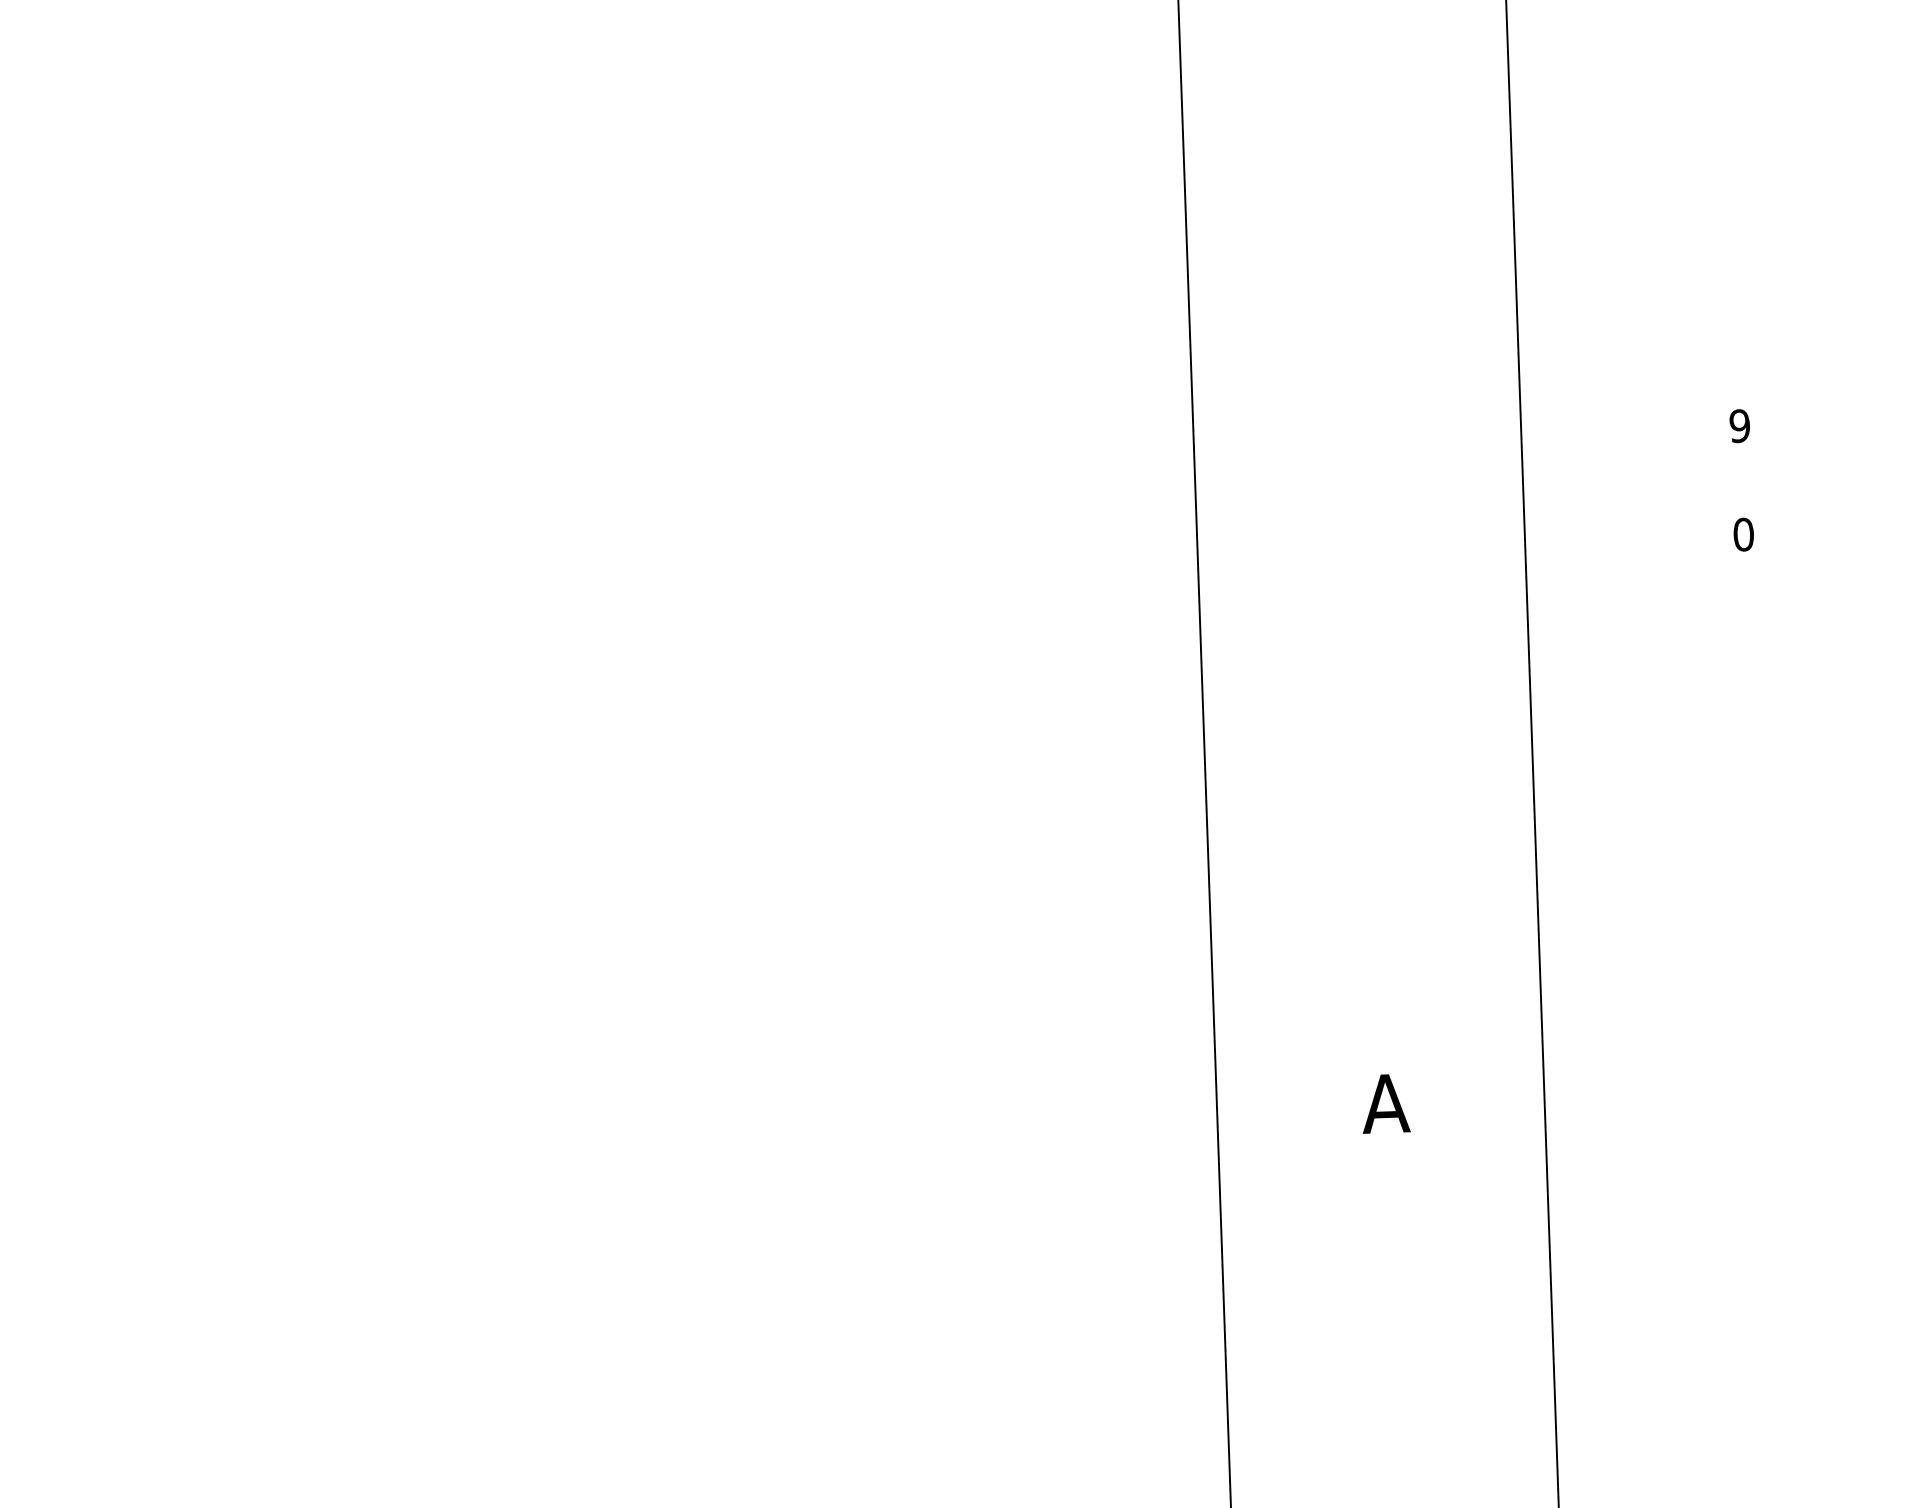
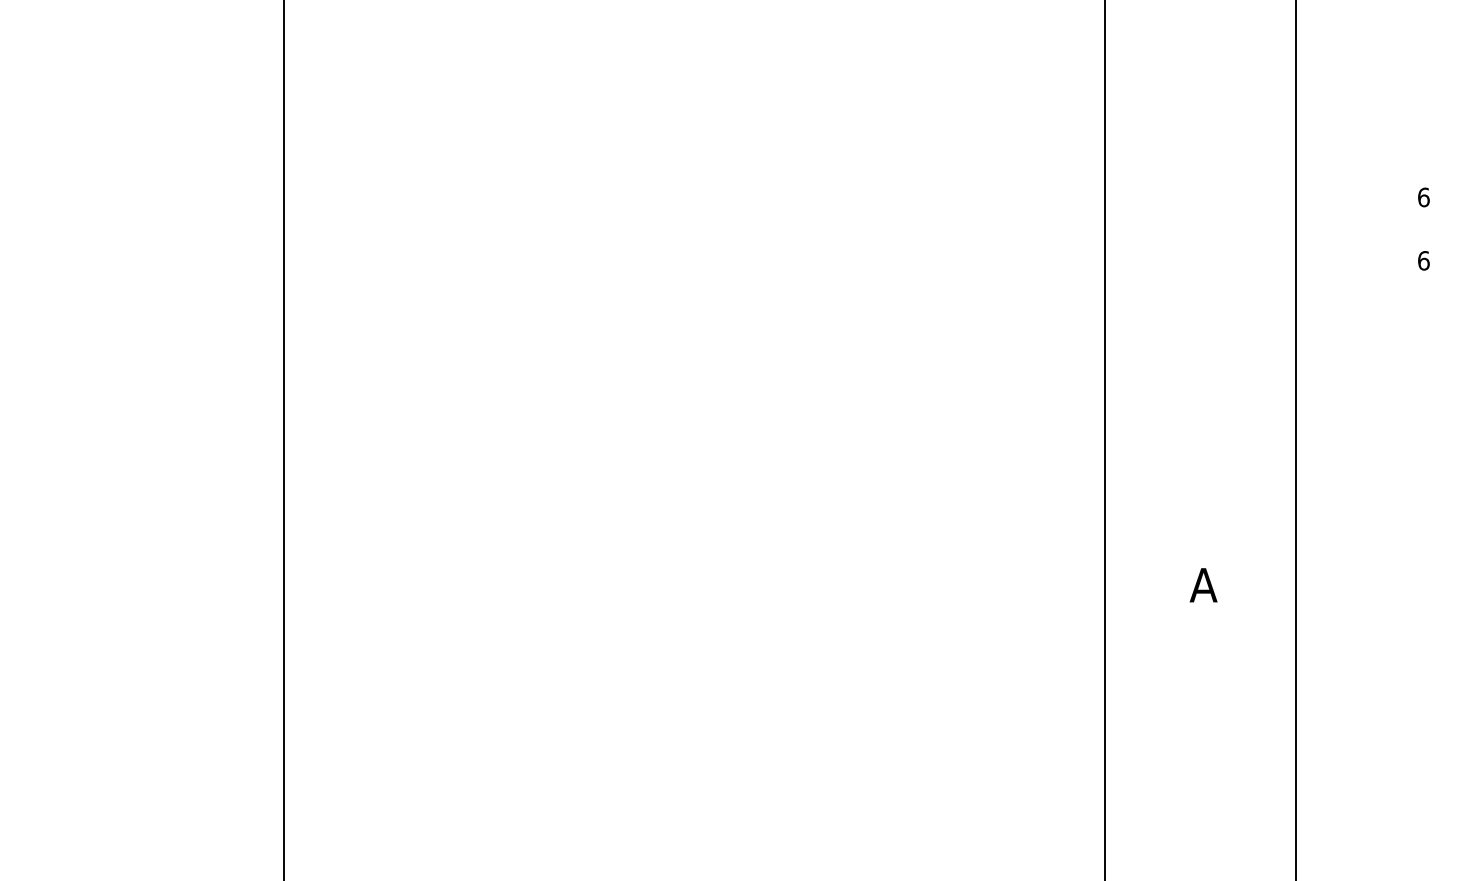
text: (1739, 426) -> (1423, 197), 9 -> 6
text: (1743, 534) -> (1423, 260), 0 -> 6

